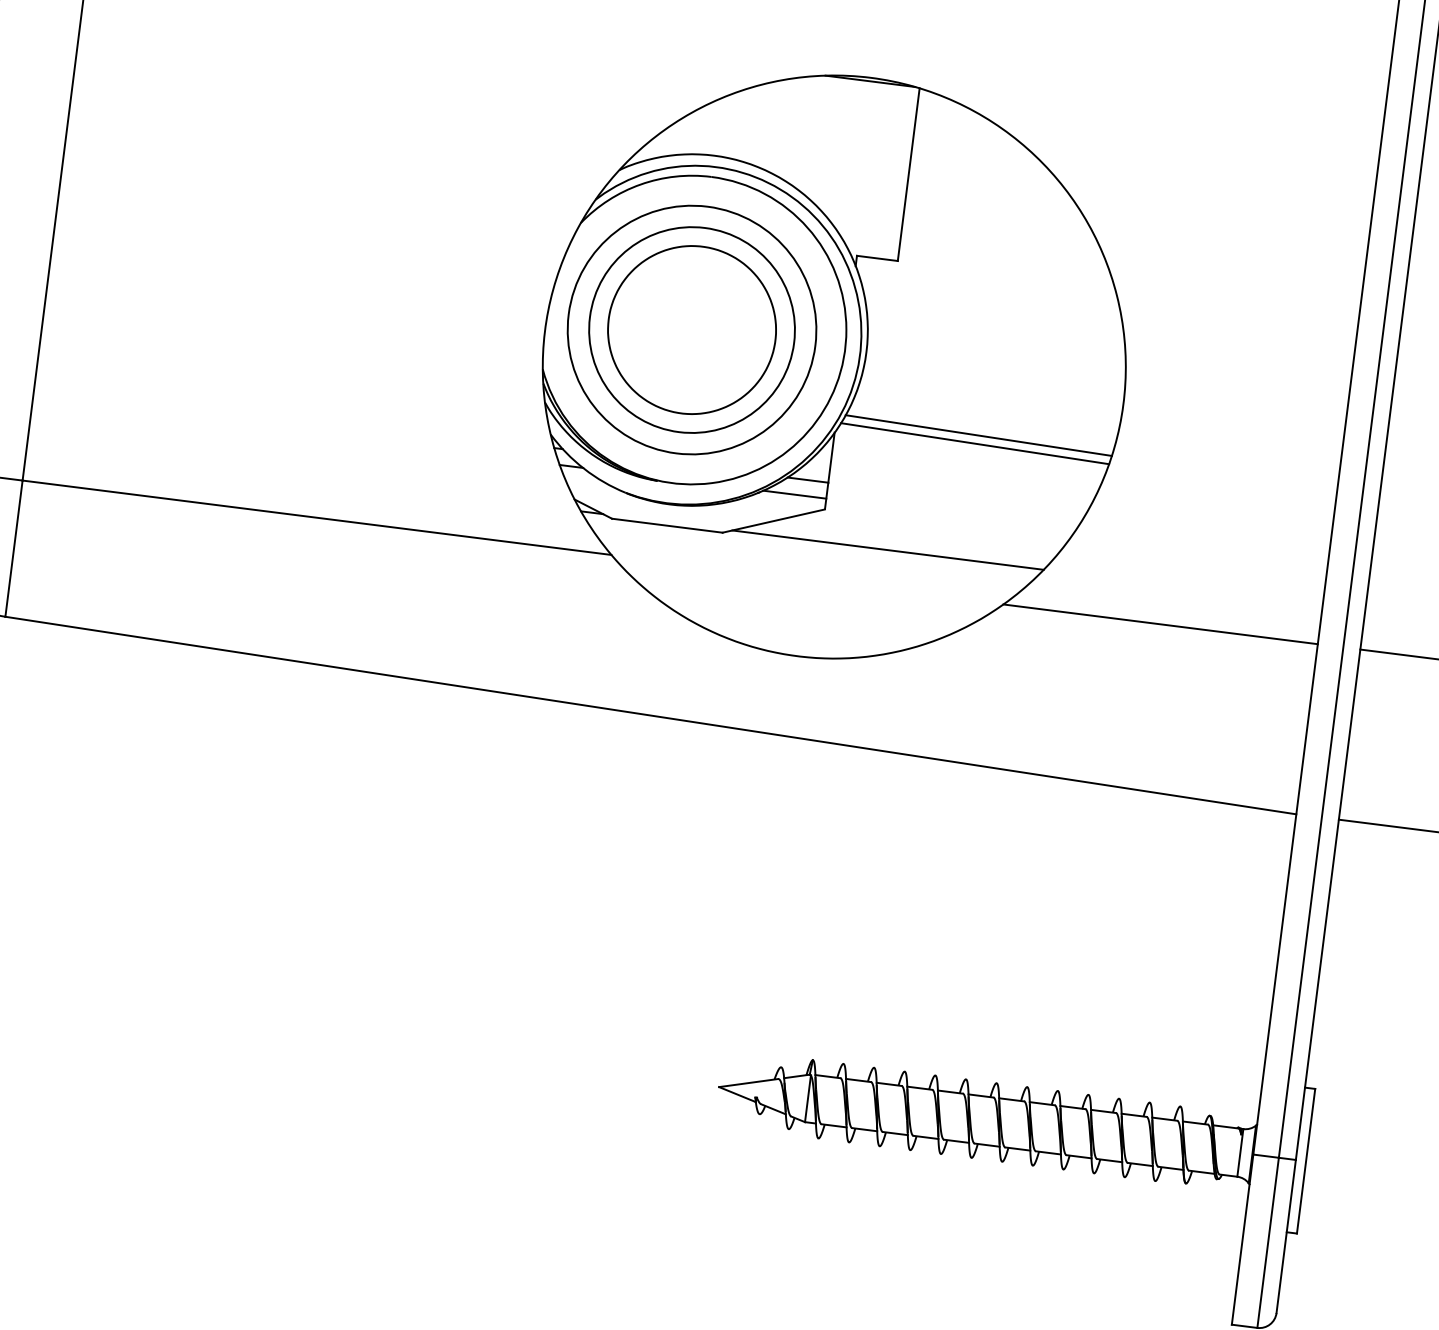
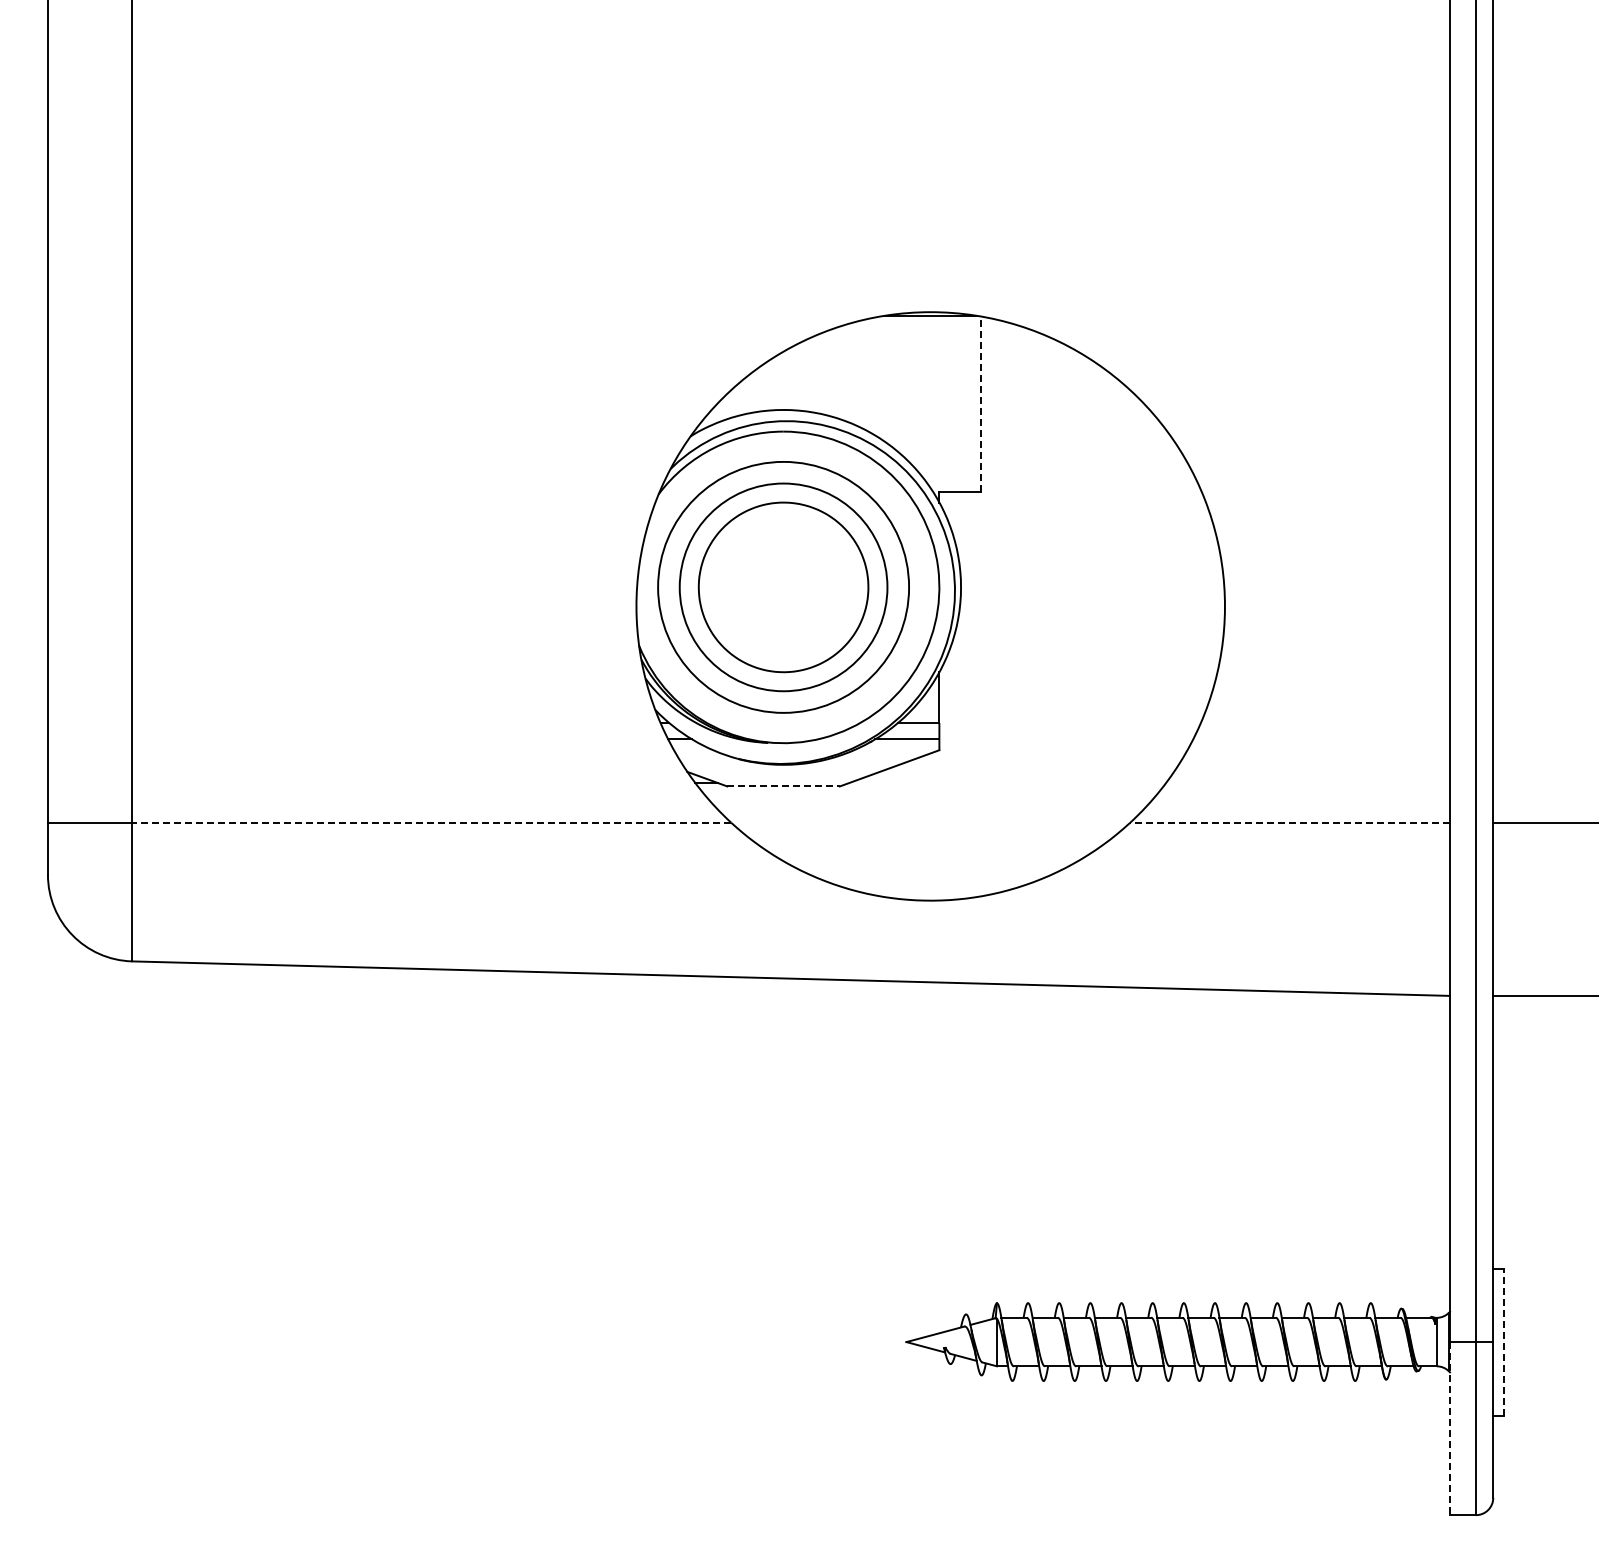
line: (908, 174) -> (980, 404), solid -> dashed
line: (979, 435) -> (1084, 656), removed
line: (975, 442) -> (1081, 664), removed
line: (316, 517) -> (431, 822), solid -> dashed
line: (668, 525) -> (784, 786), solid -> dashed
line: (887, 550) -> (1007, 783), removed
line: (1161, 624) -> (1290, 822), solid -> dashed
line: (1305, 1161) -> (1503, 1342), solid -> dashed
line: (1243, 1239) -> (1450, 1428), solid -> dashed

